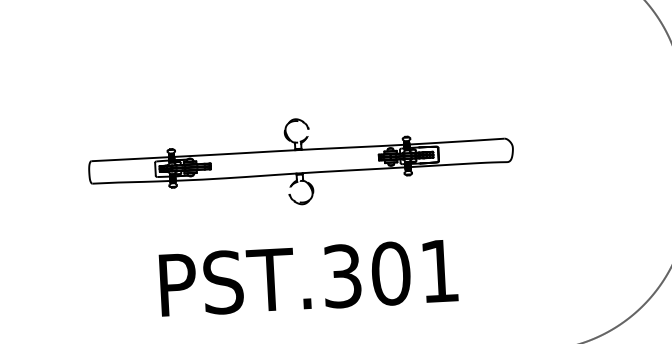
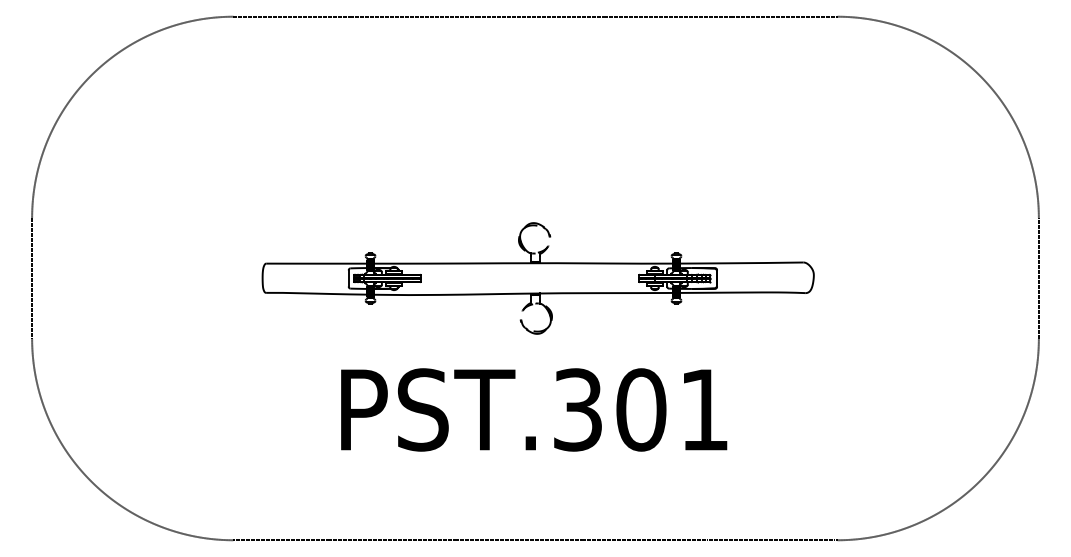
text: (308, 277) -> (534, 409), moved

